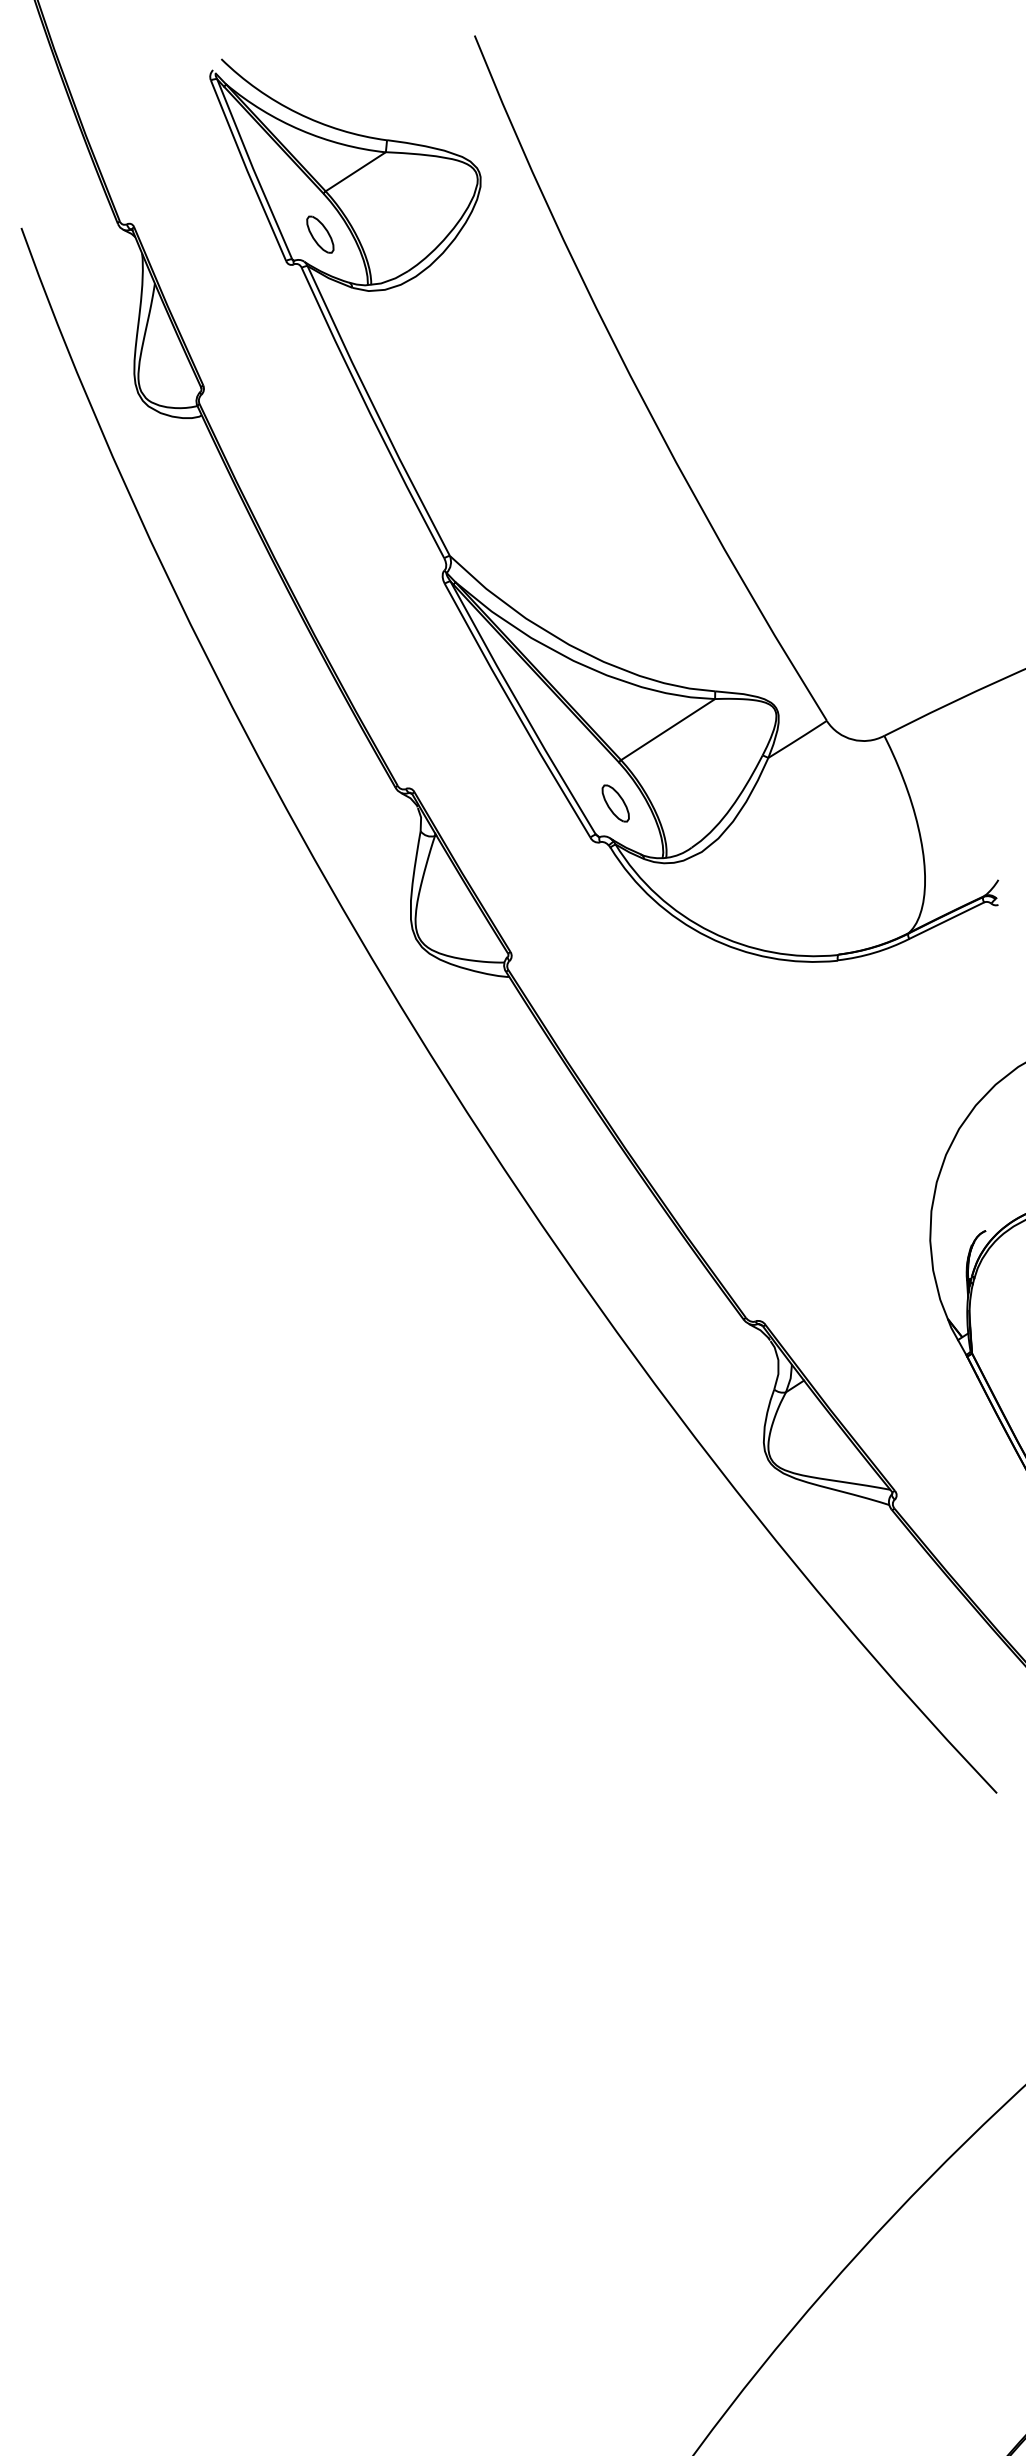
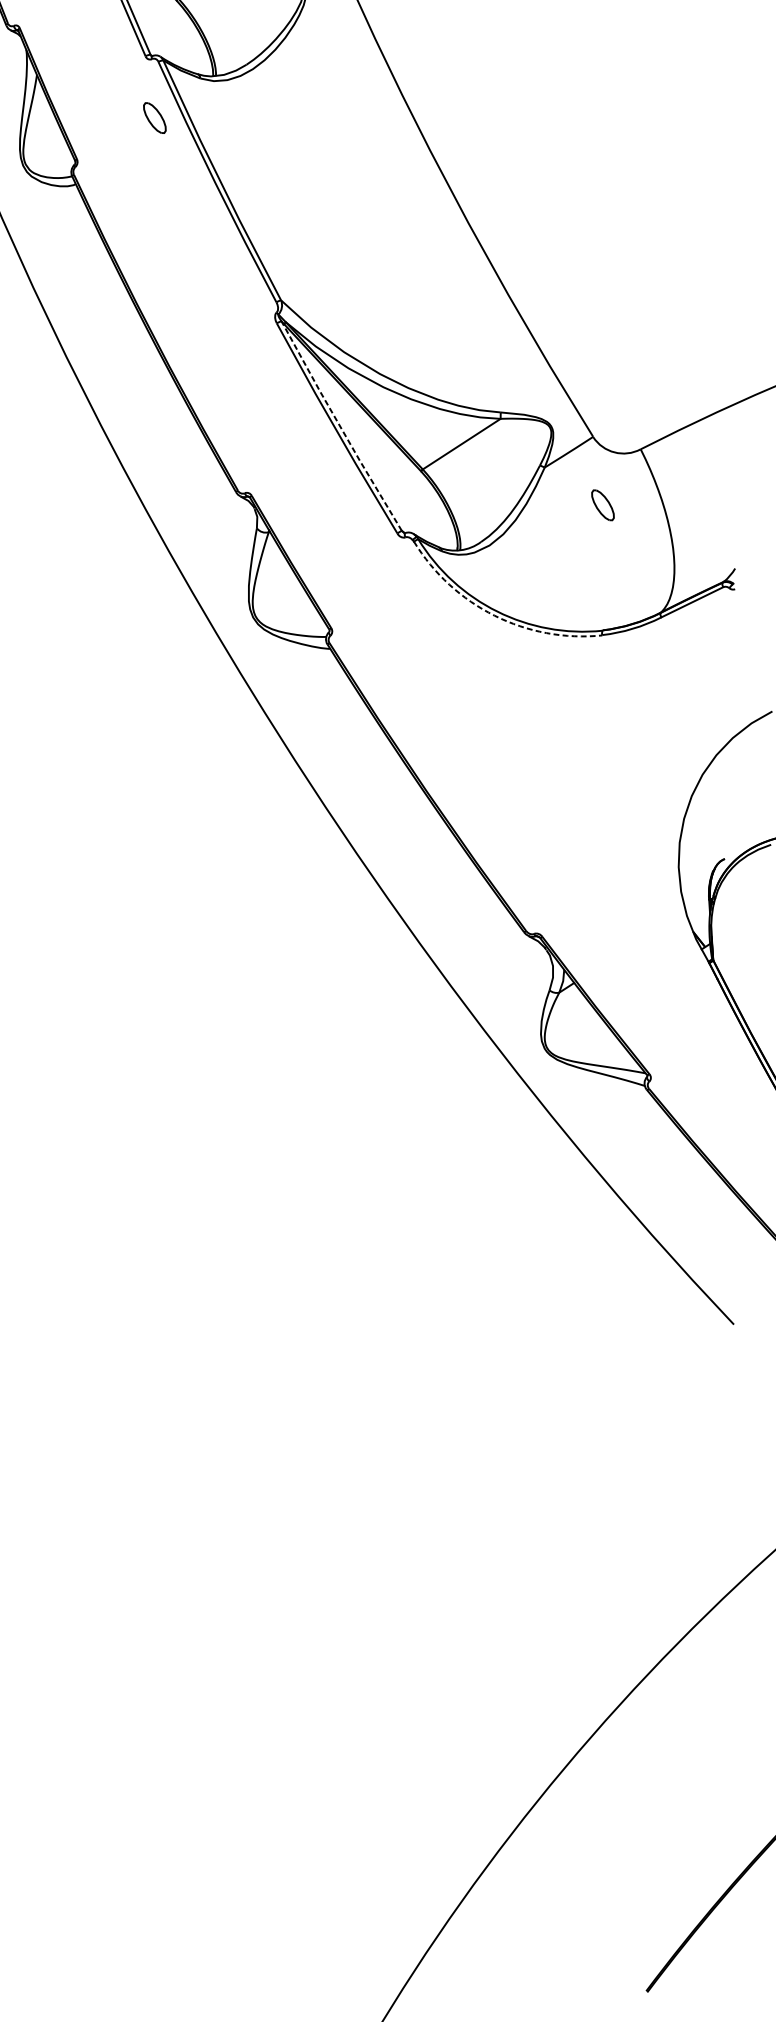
part: (320, 234) -> (154, 117), moved
line: (521, 708) -> (340, 426), solid -> dashed
part: (615, 803) -> (602, 505), moved
arc: (707, 936) -> (494, 615), solid -> dashed

